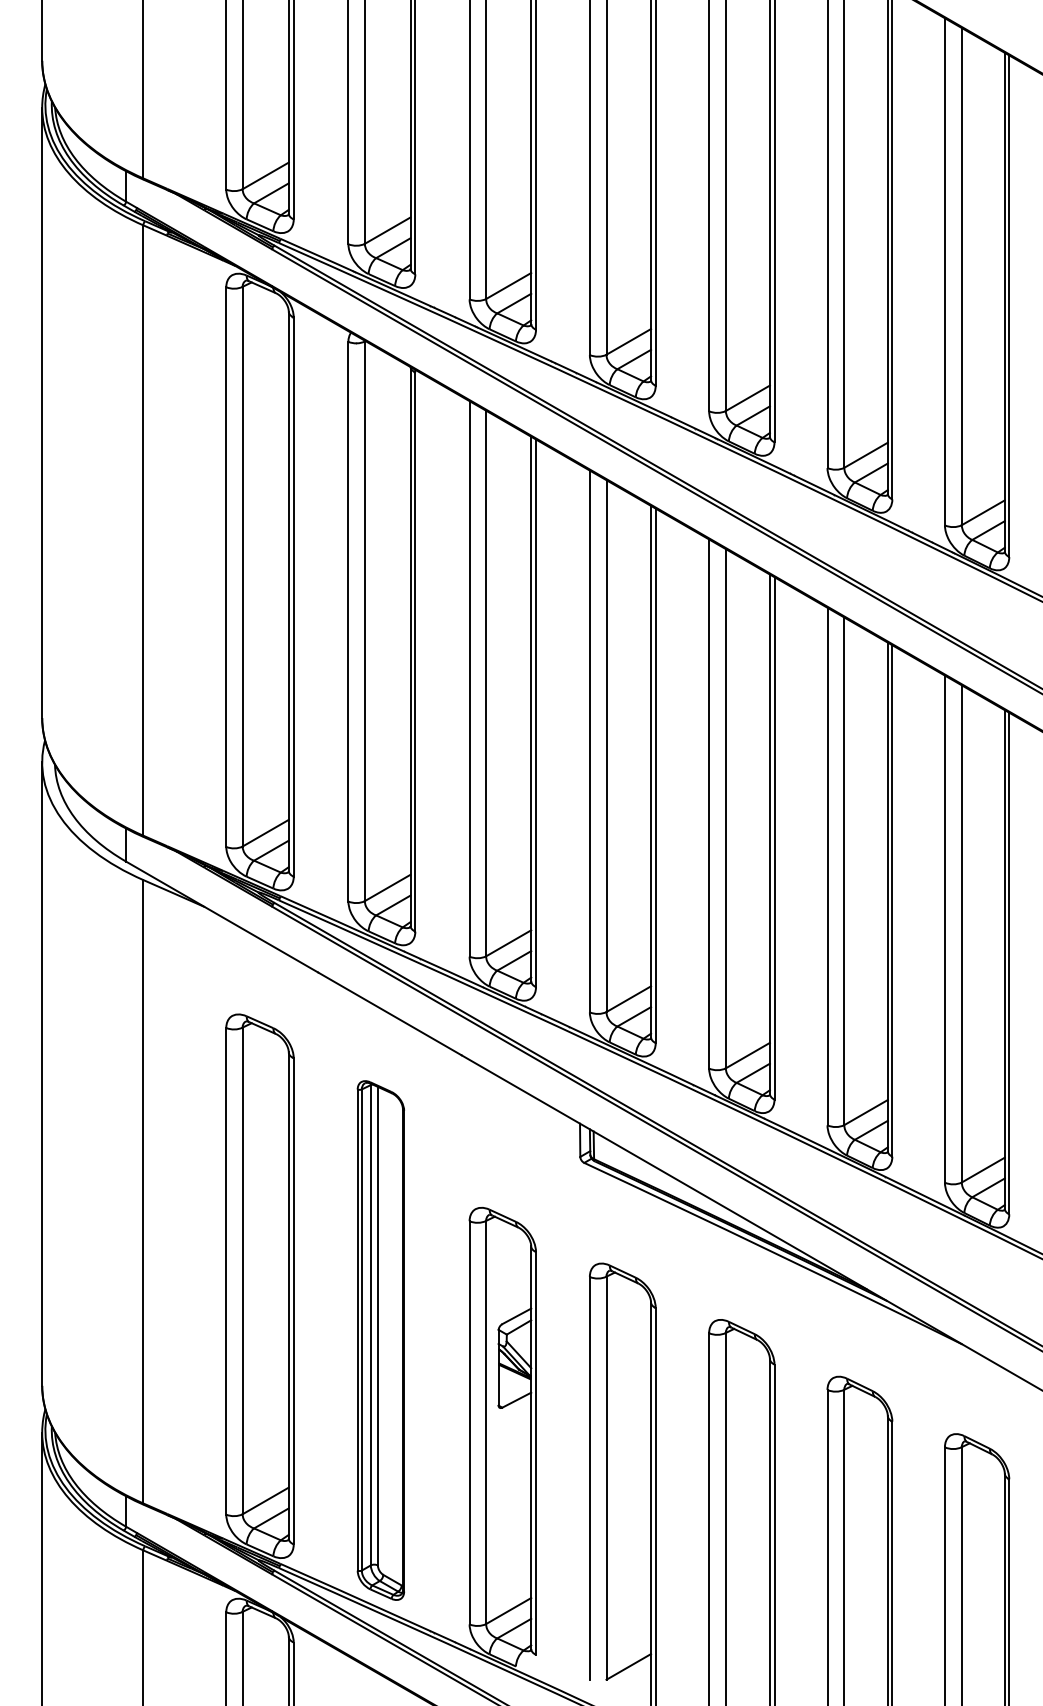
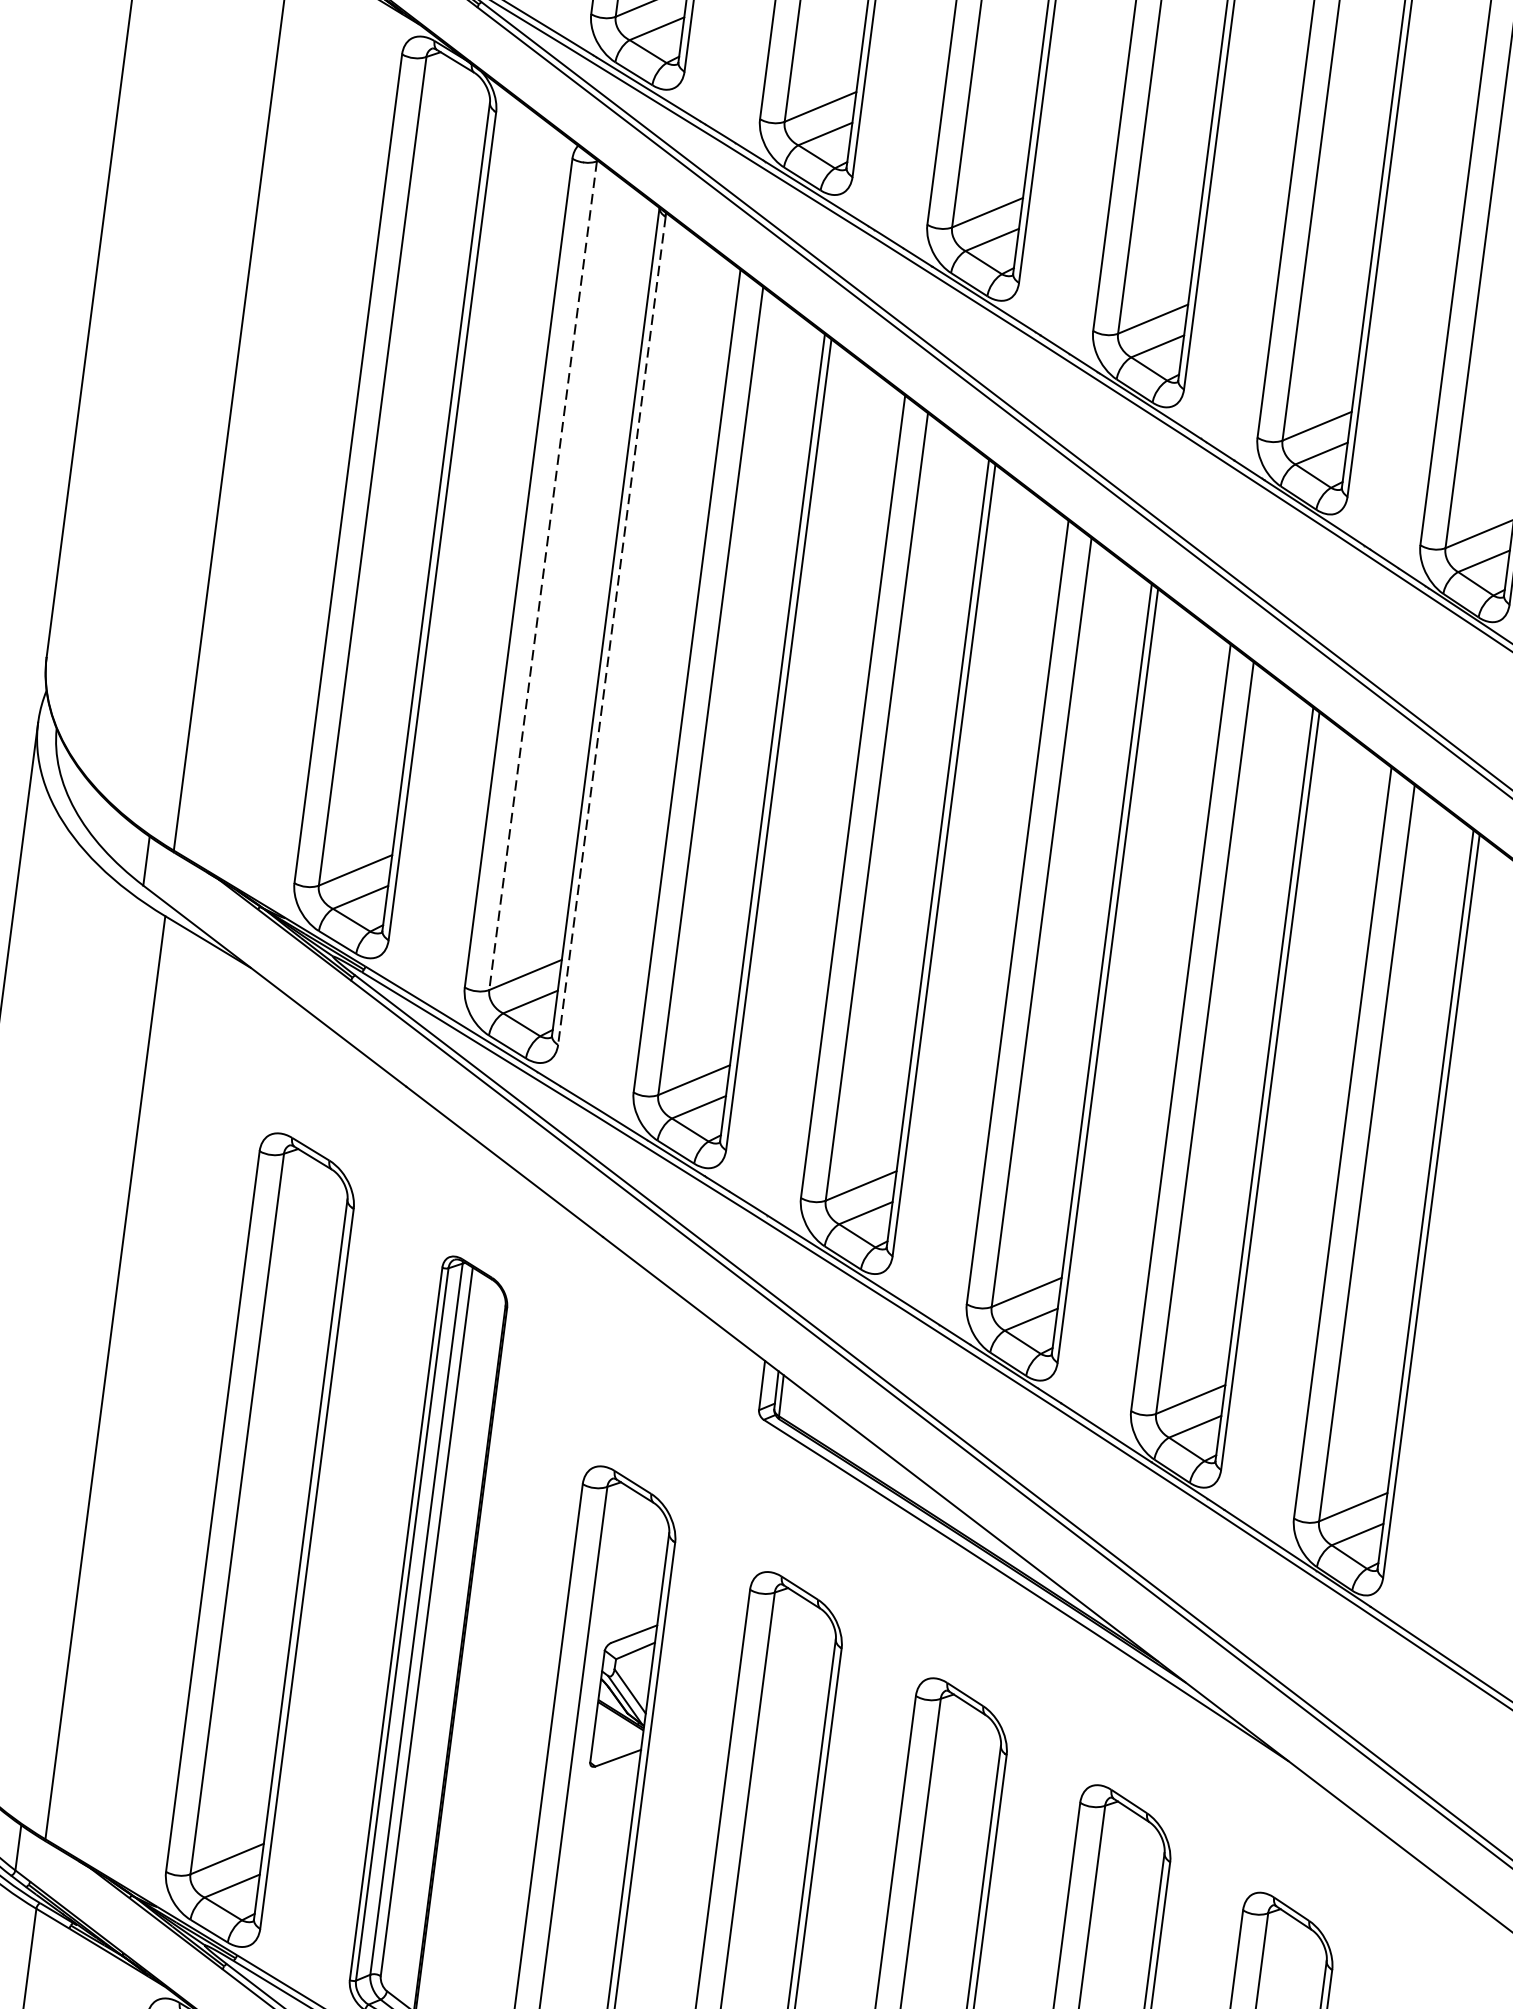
line: (364, 621) -> (542, 575), solid -> dashed
line: (415, 652) -> (612, 631), solid -> dashed

